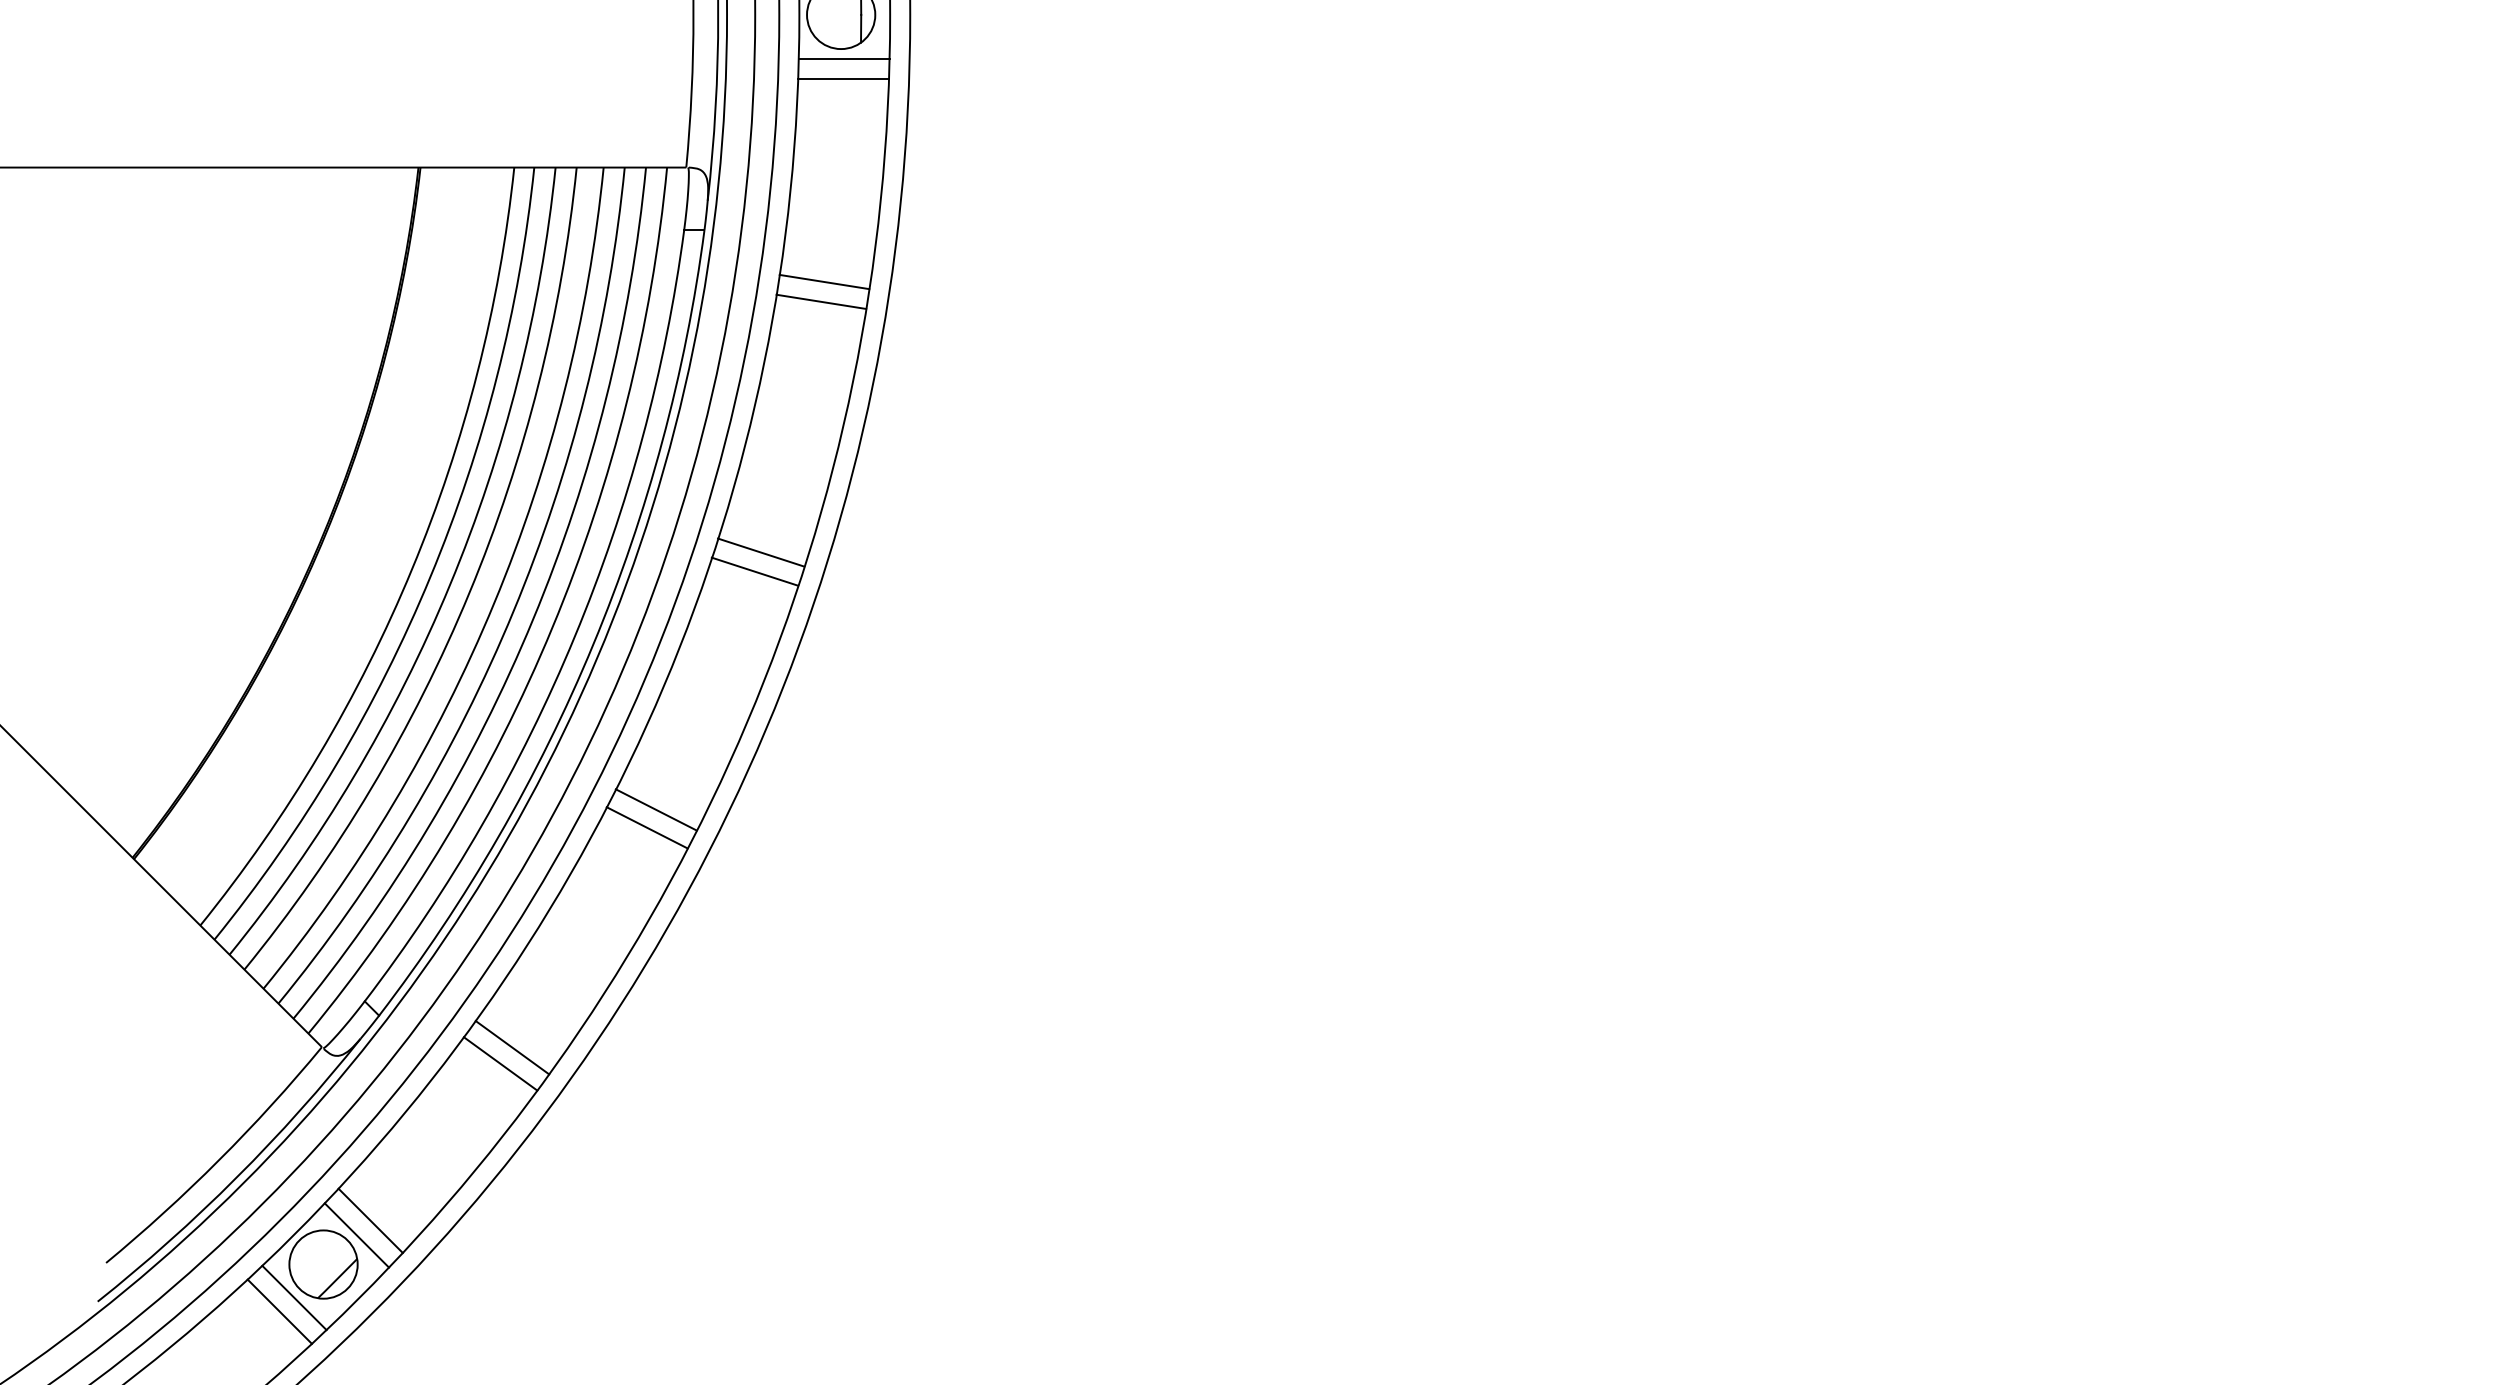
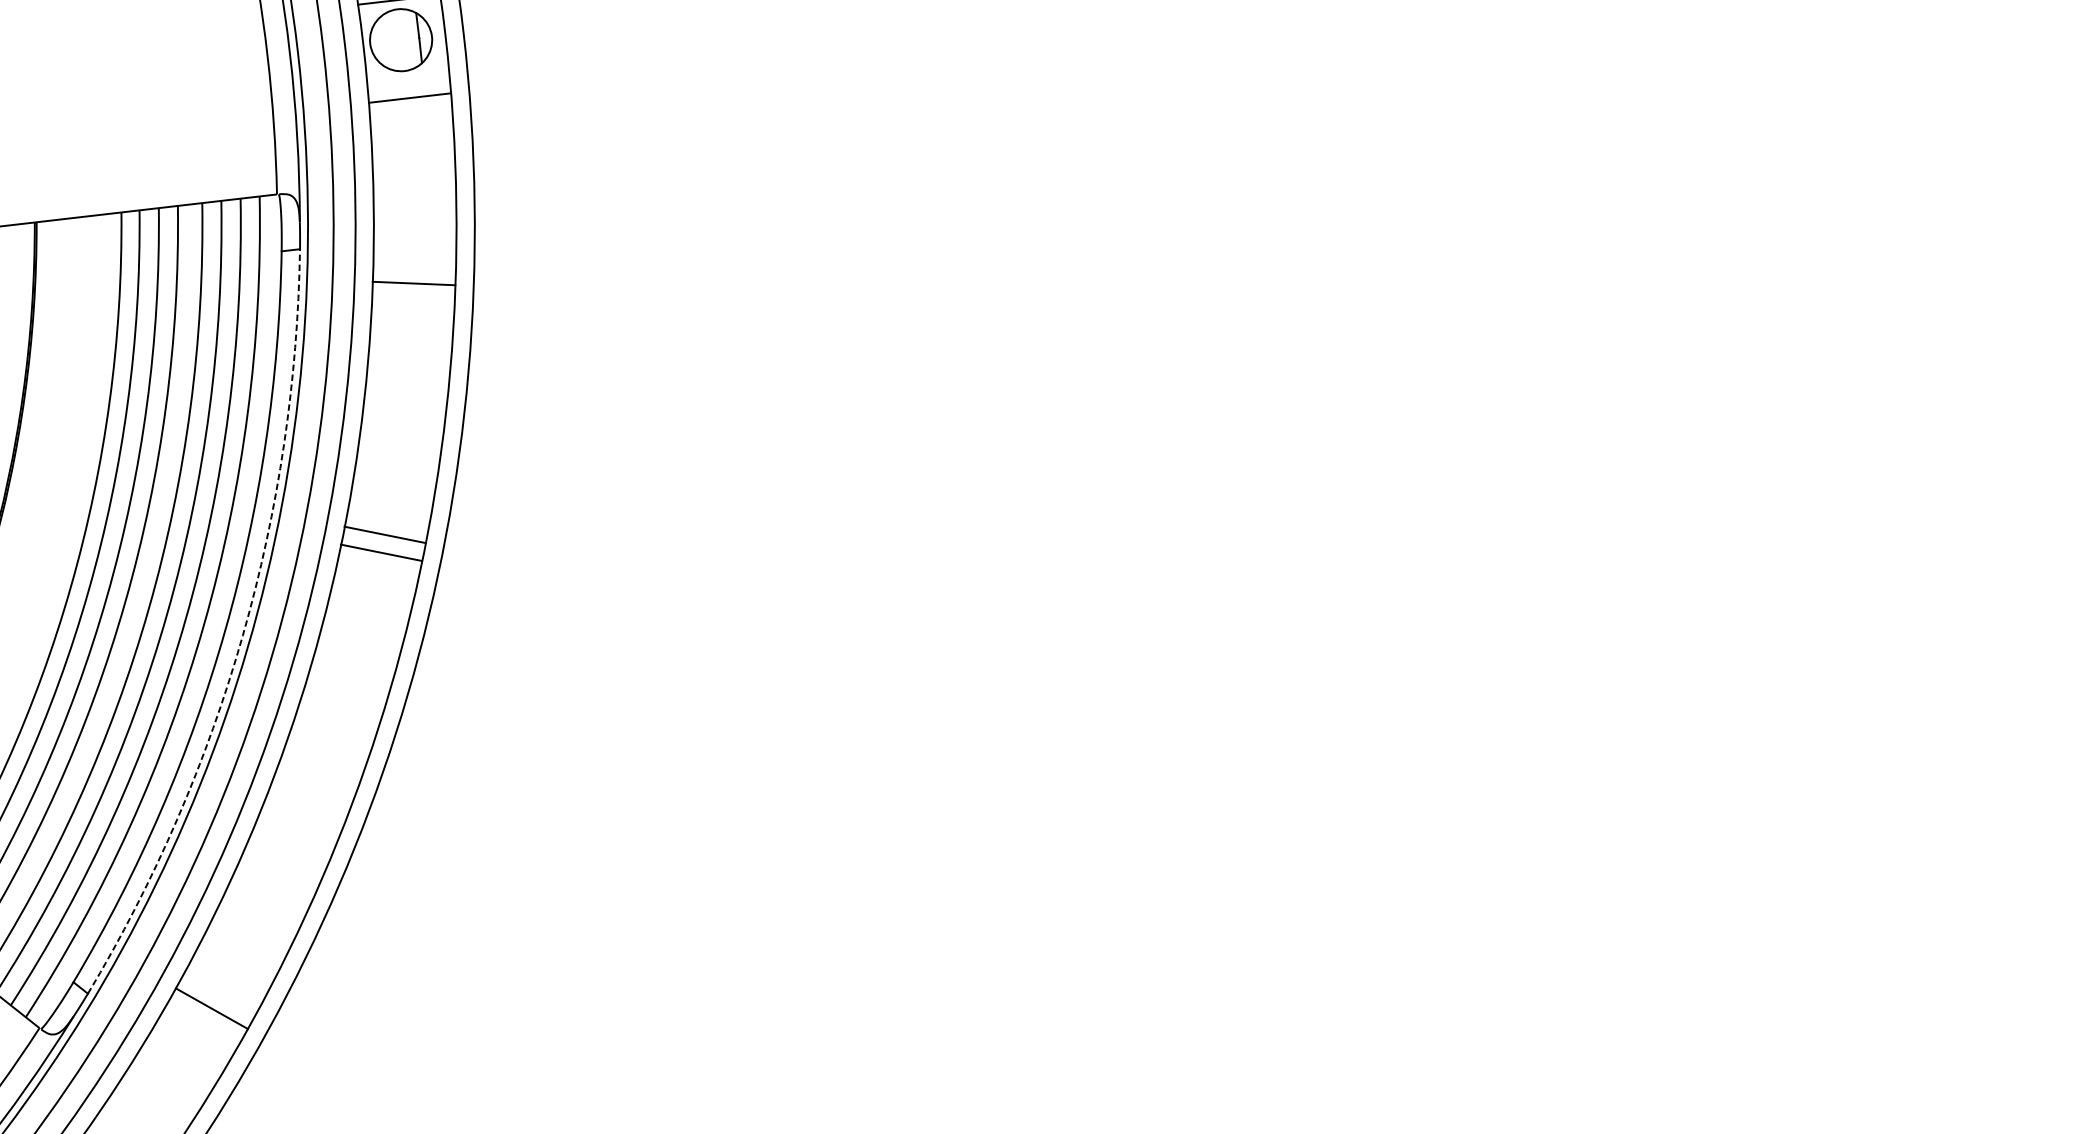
line: (843, 59) -> (407, 80), removed
line: (821, 301) -> (413, 301), removed
arc: (593, 644) -> (243, 635), solid -> dashed
line: (655, 809) -> (316, 778), removed
line: (646, 827) -> (310, 795), removed
line: (500, 1063) -> (202, 1024), removed

